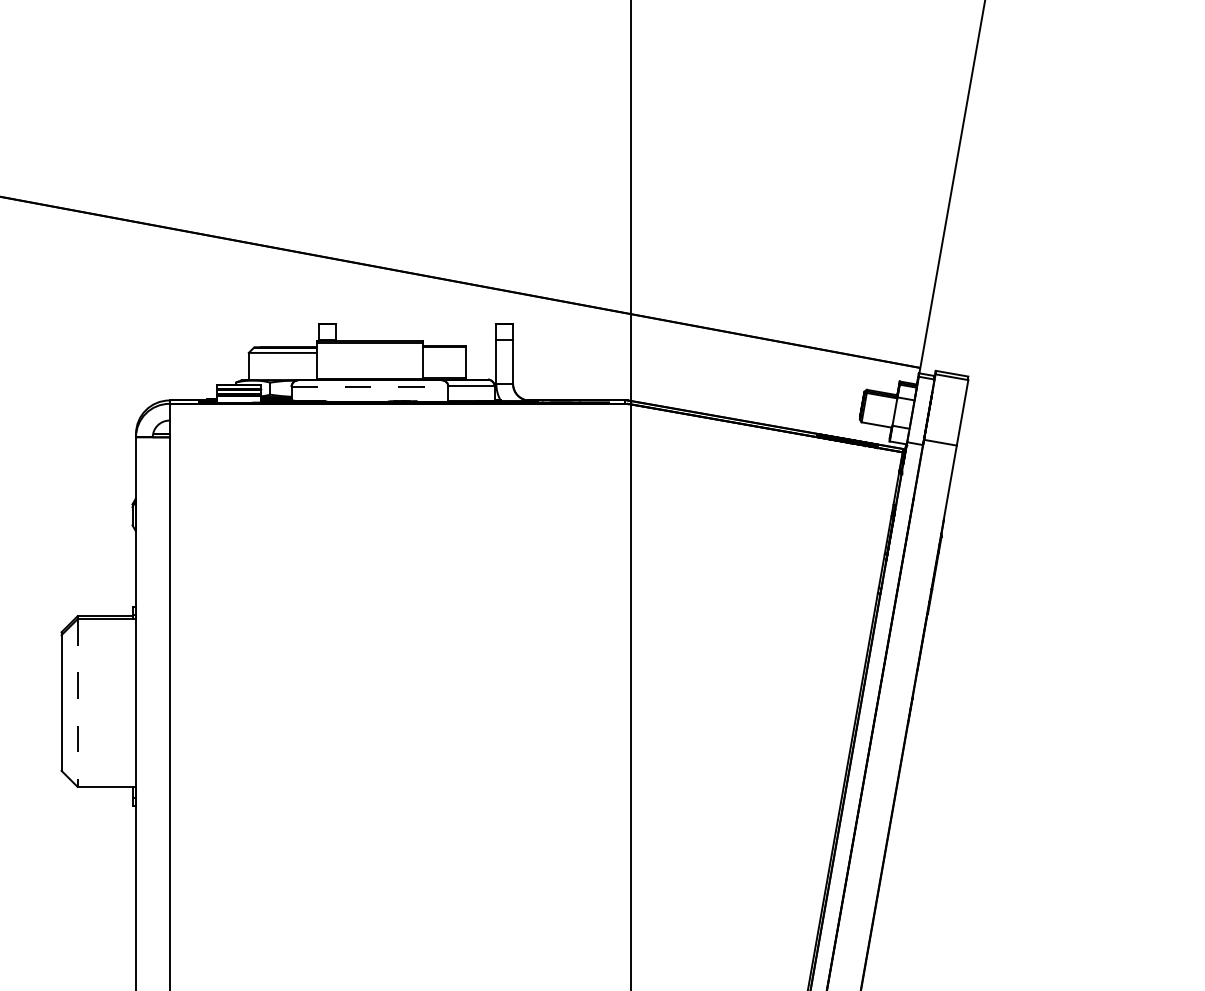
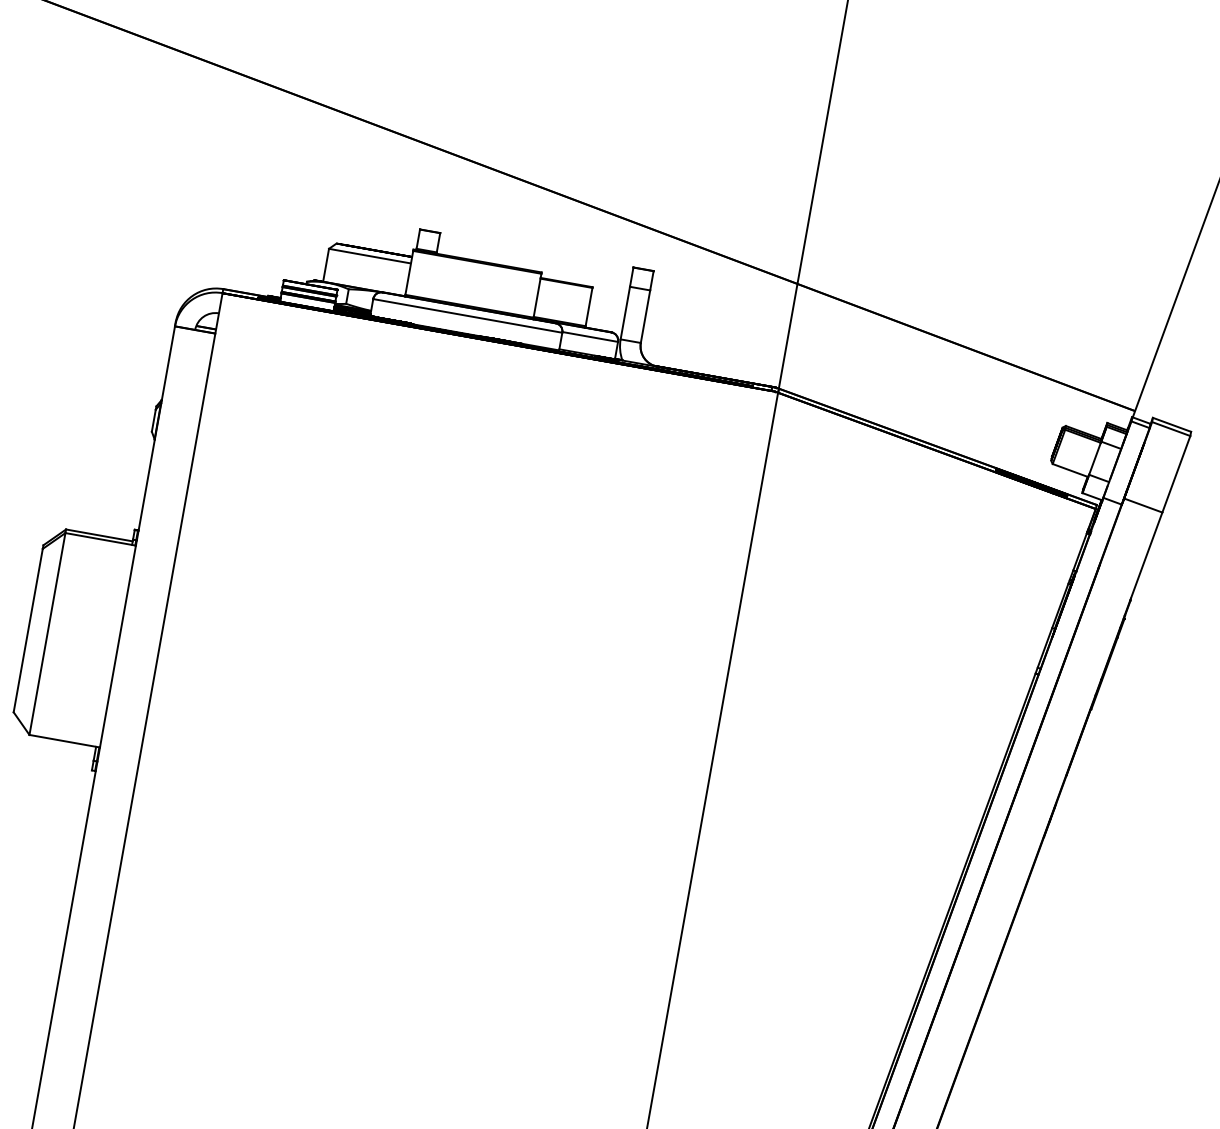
line: (370, 387) -> (468, 316), dashed -> solid
line: (77, 703) -> (47, 634), dashed -> solid

